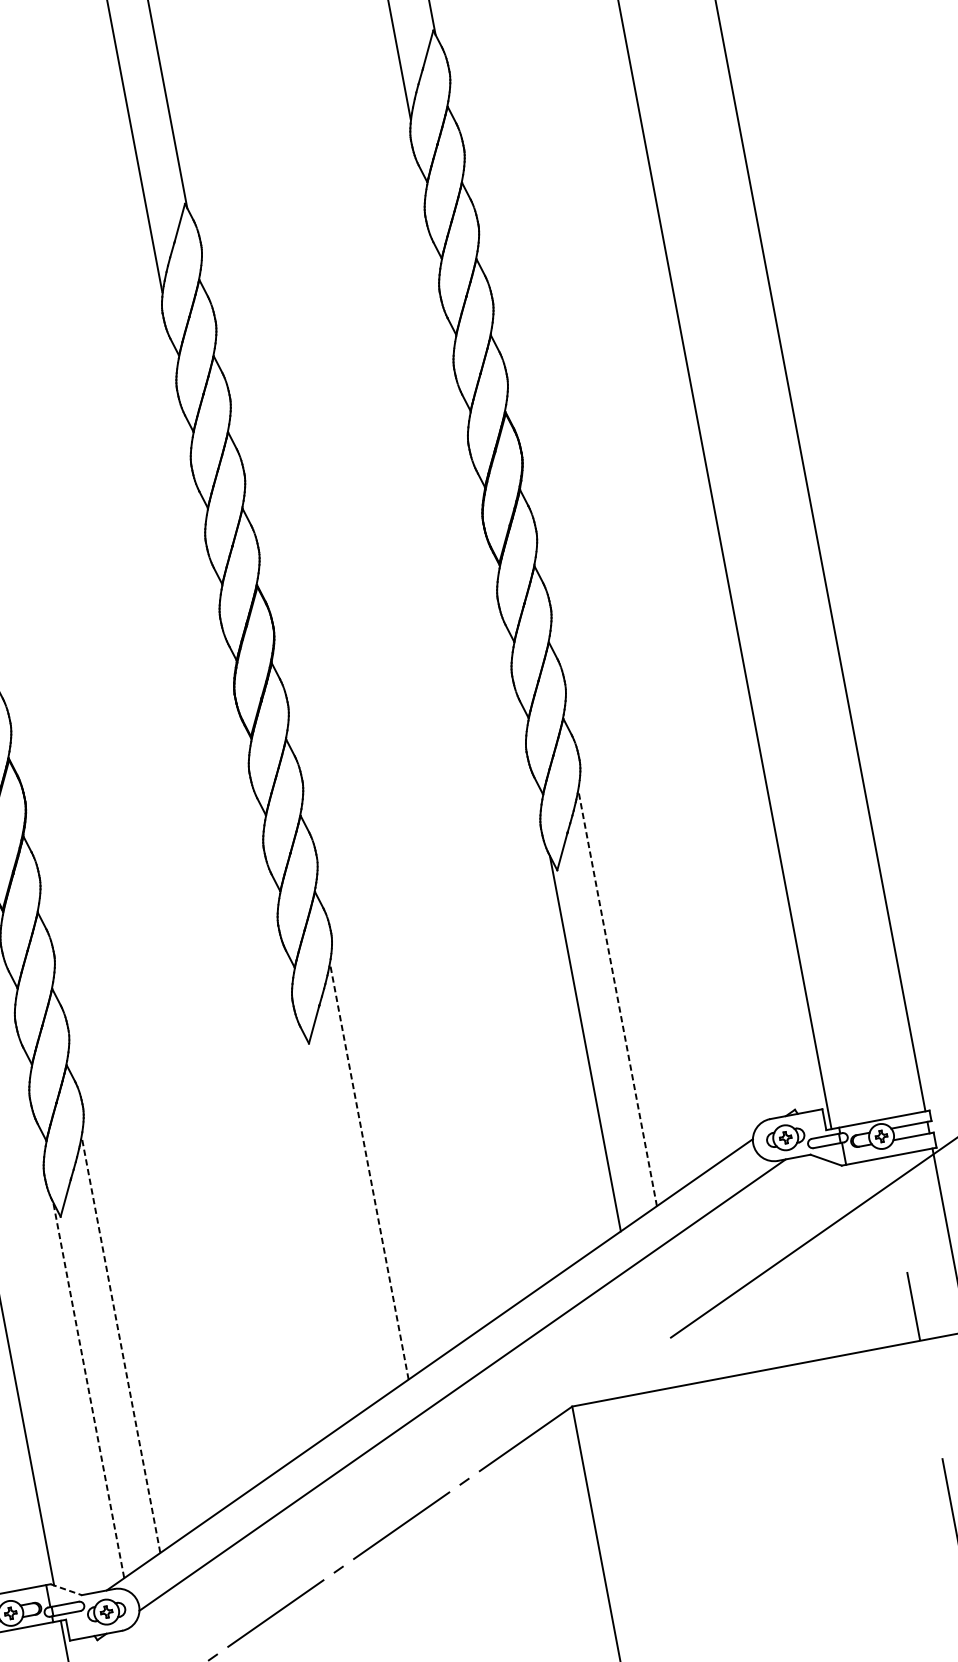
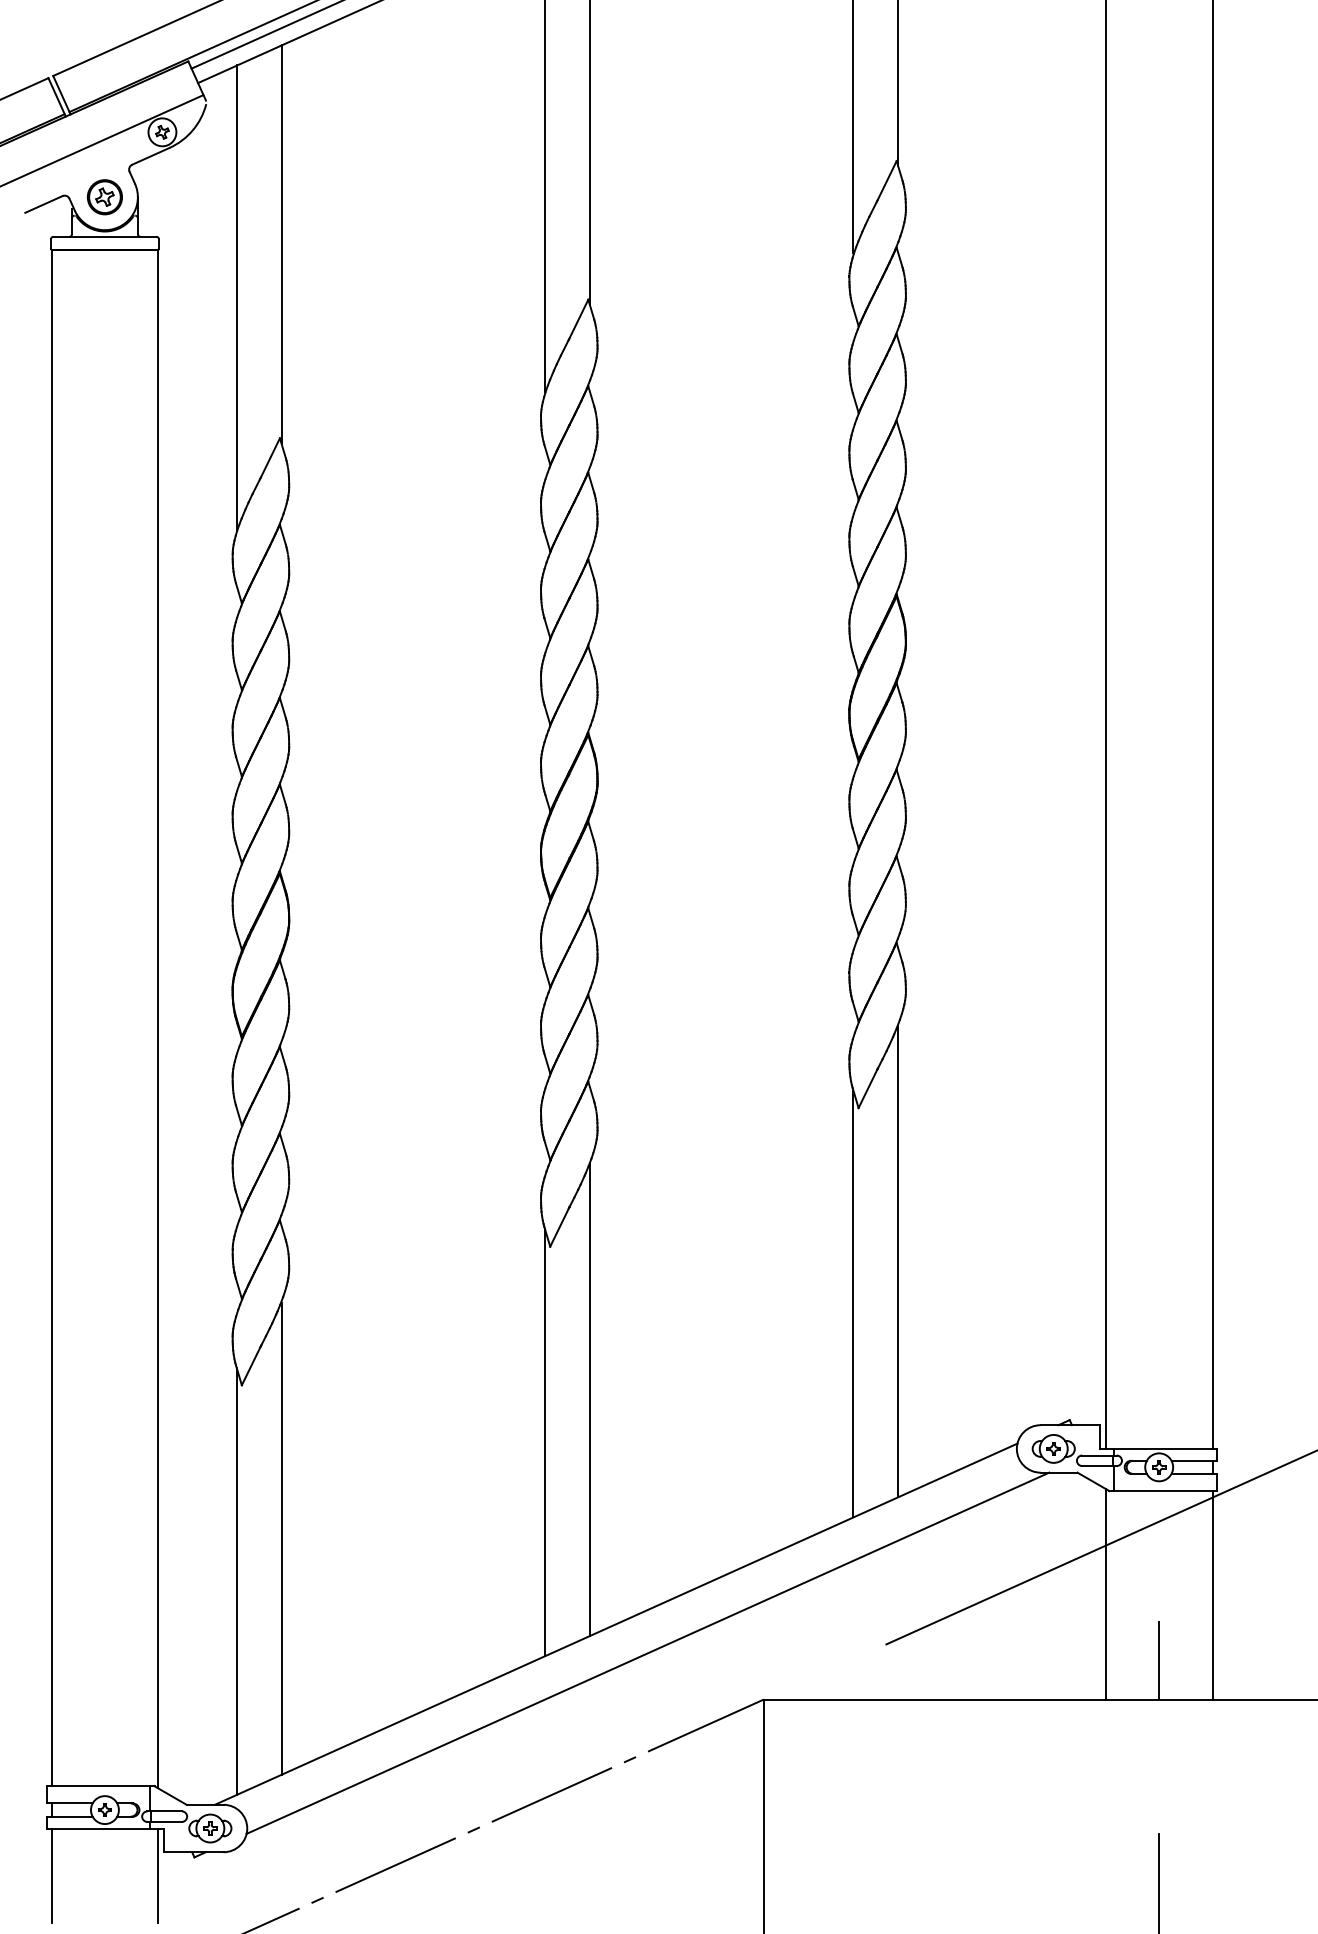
line: (617, 998) -> (898, 1261), dashed -> solid
line: (369, 1172) -> (589, 1400), dashed -> solid
line: (337, 1216) -> (545, 1442), added
line: (855, 1256) -> (1105, 1593), added
line: (121, 1345) -> (281, 1538), dashed -> solid
line: (88, 1389) -> (236, 1580), dashed -> solid
line: (66, 1589) -> (171, 1795), dashed -> solid

